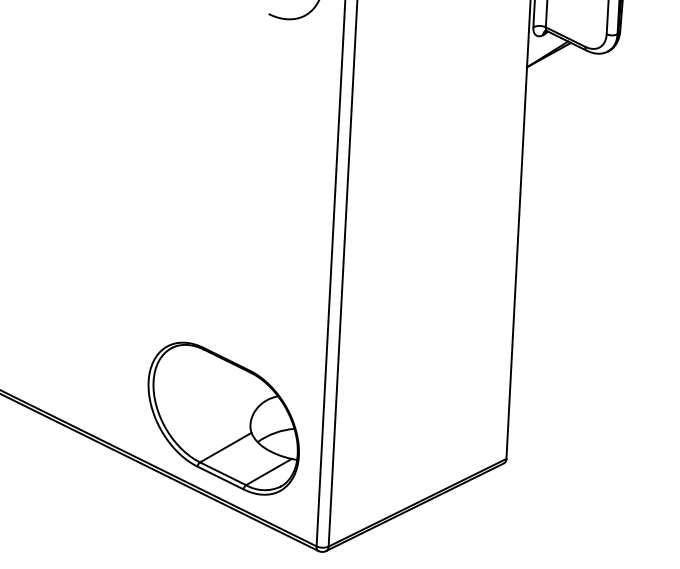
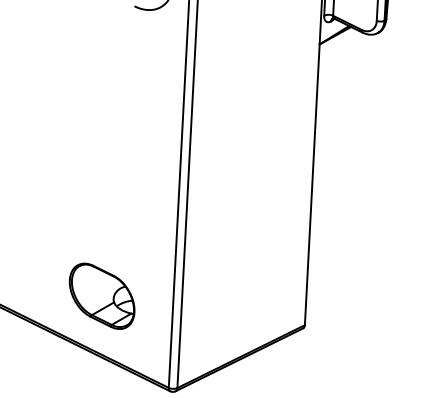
part: (223, 418) -> (102, 296), size x0.6

